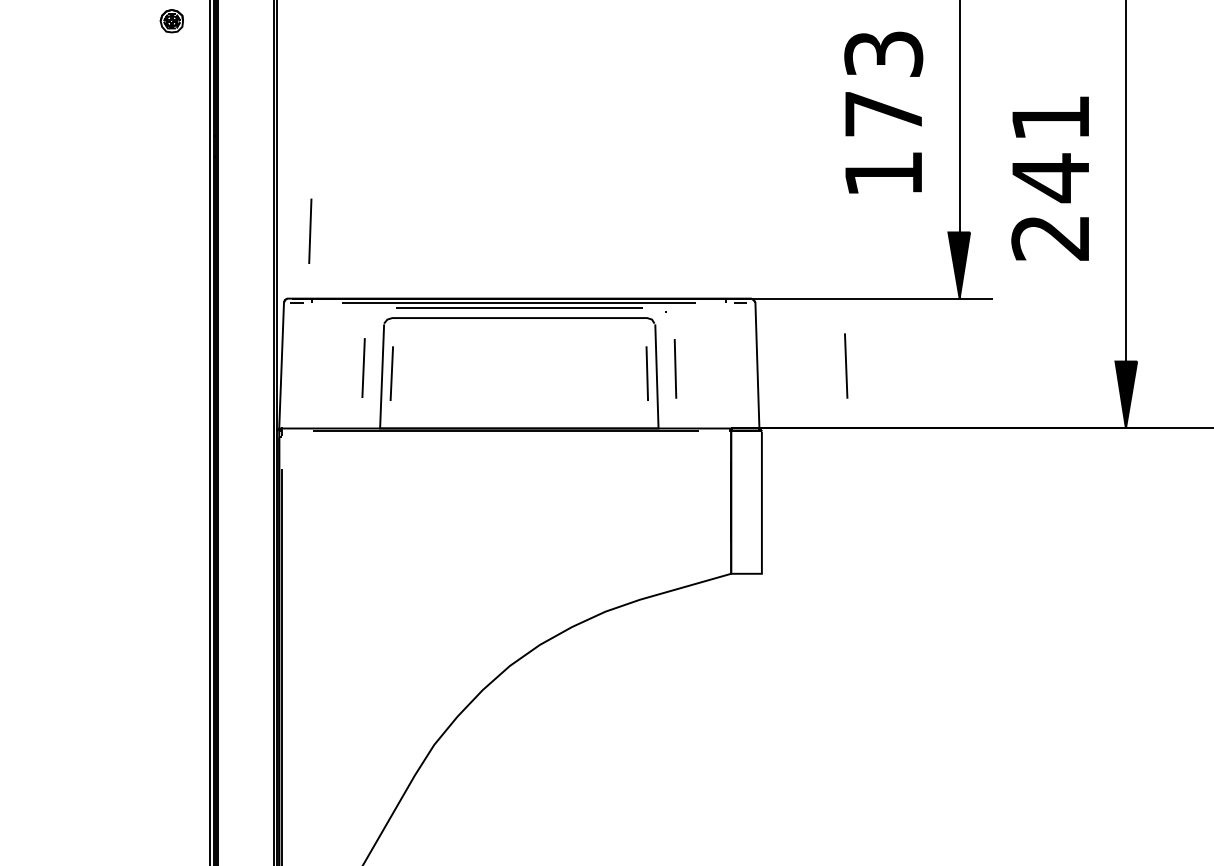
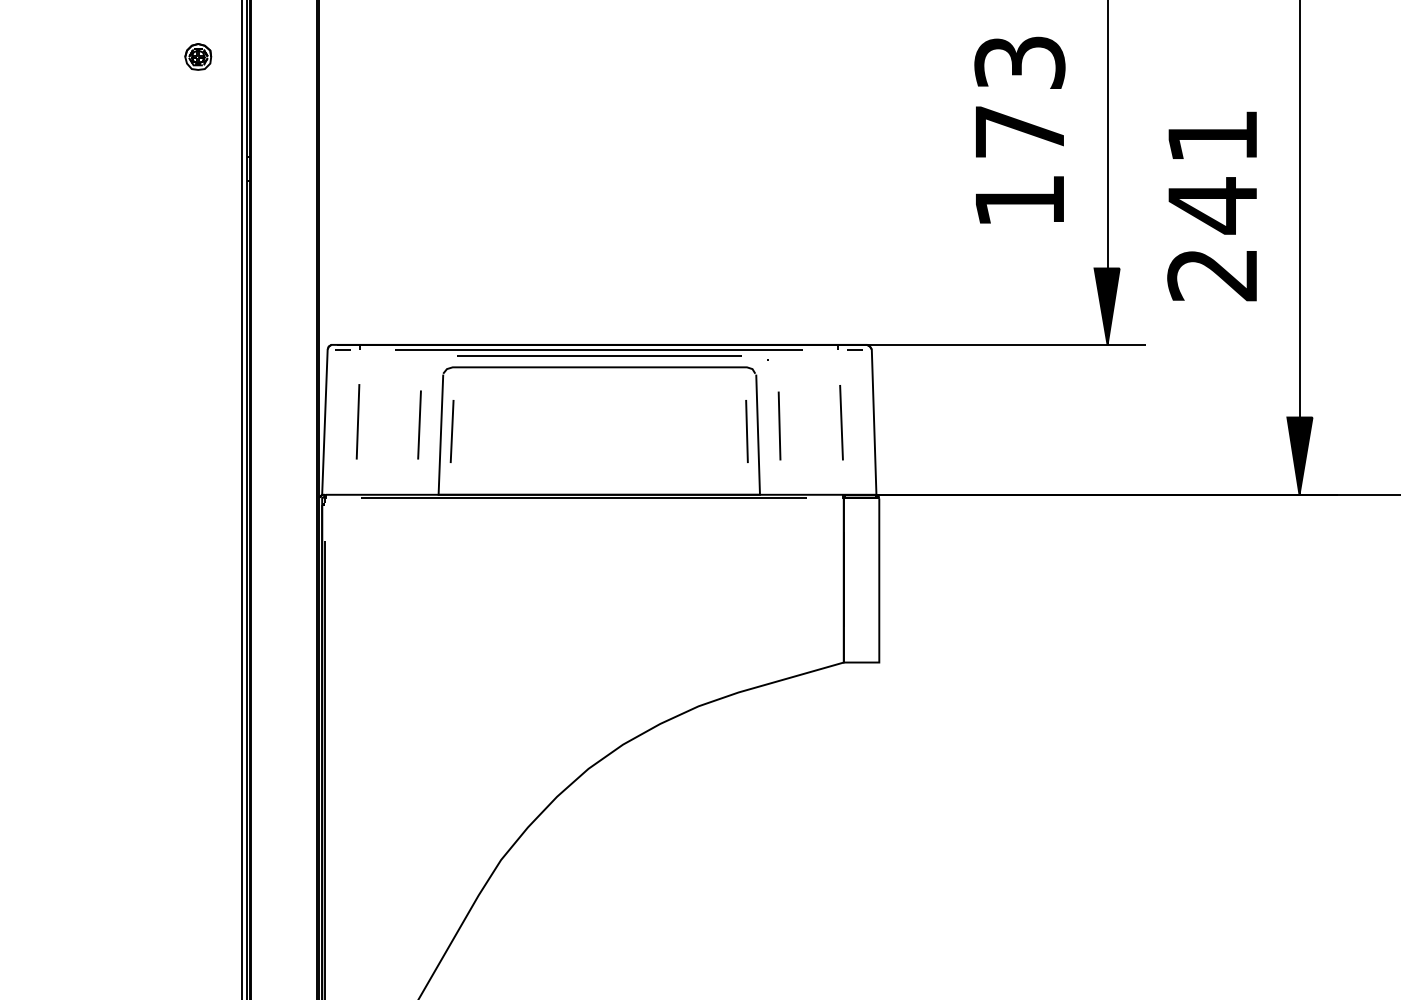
part: (171, 21) -> (197, 57), moved
line: (310, 230) -> (358, 420), moved
line: (846, 365) -> (841, 422), moved

